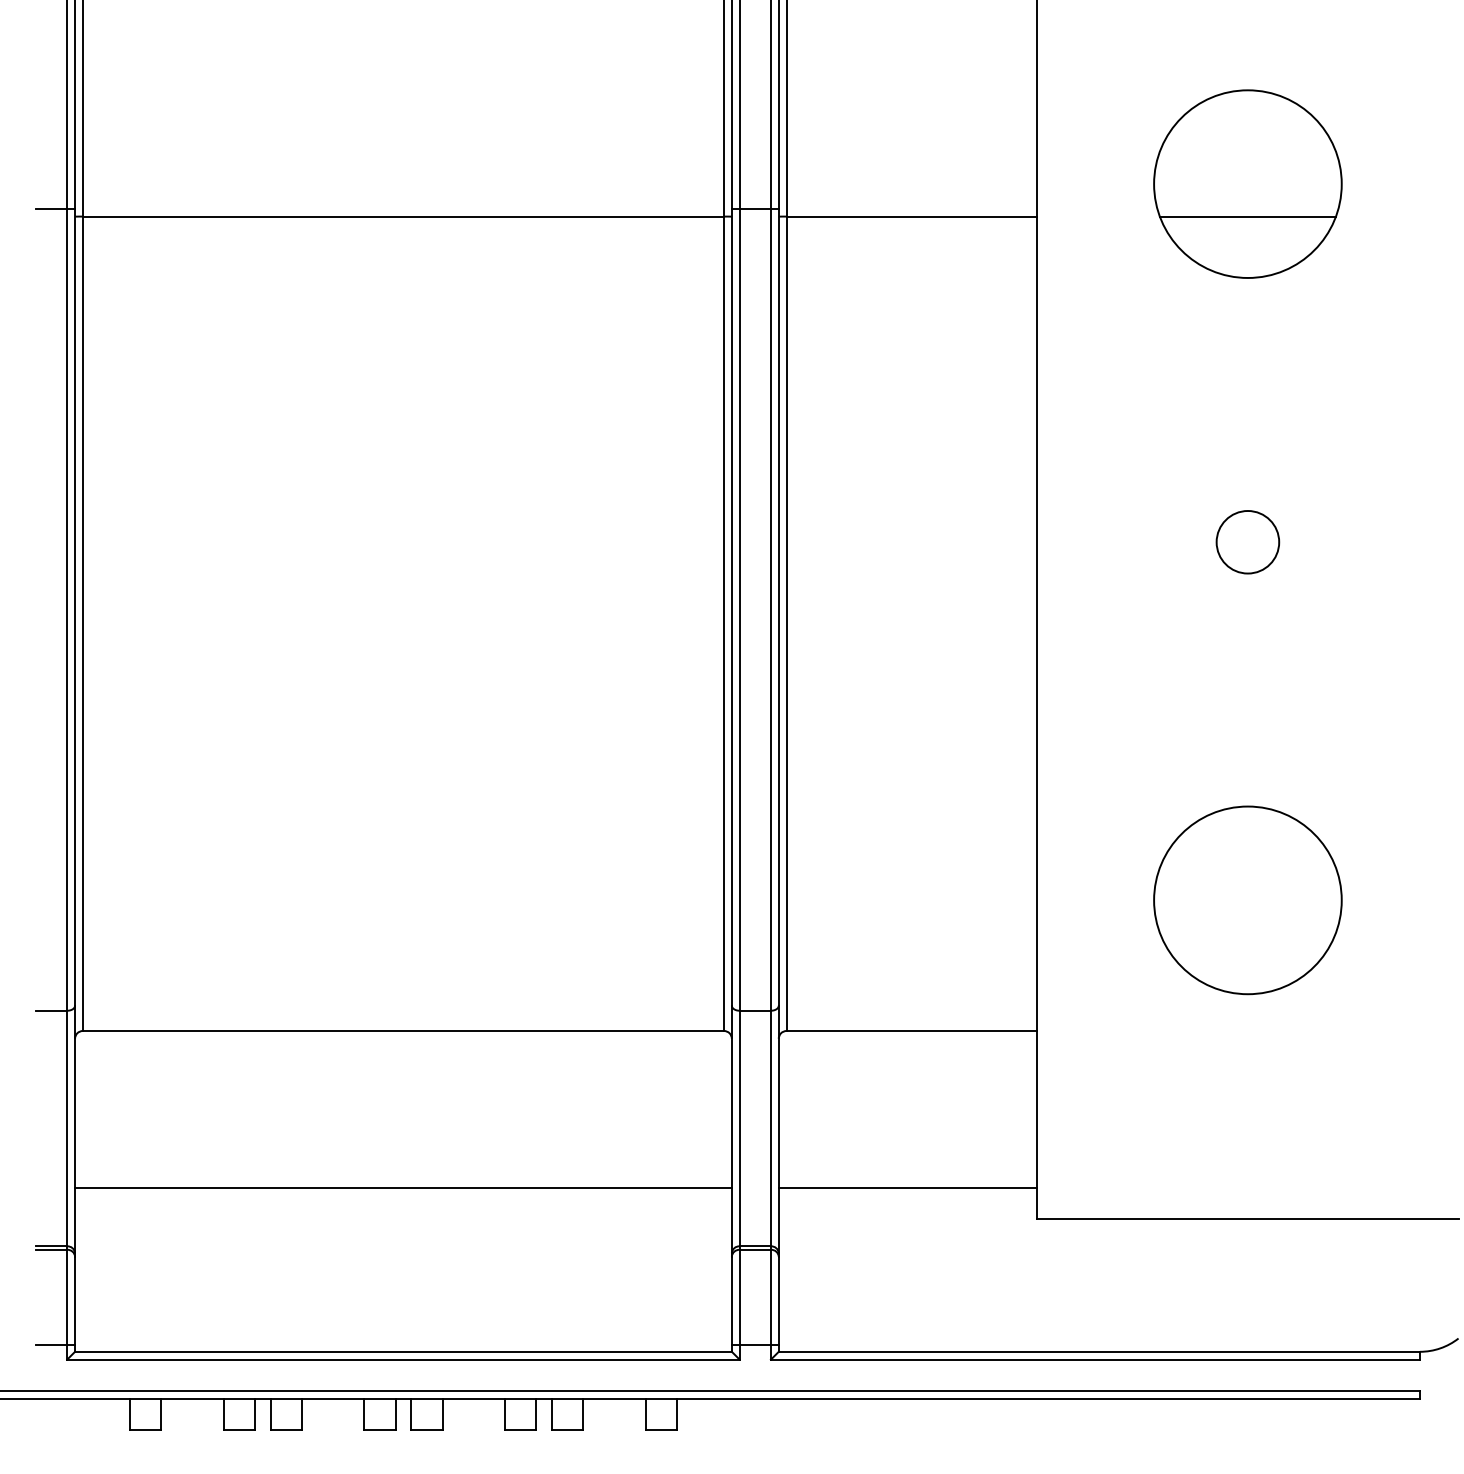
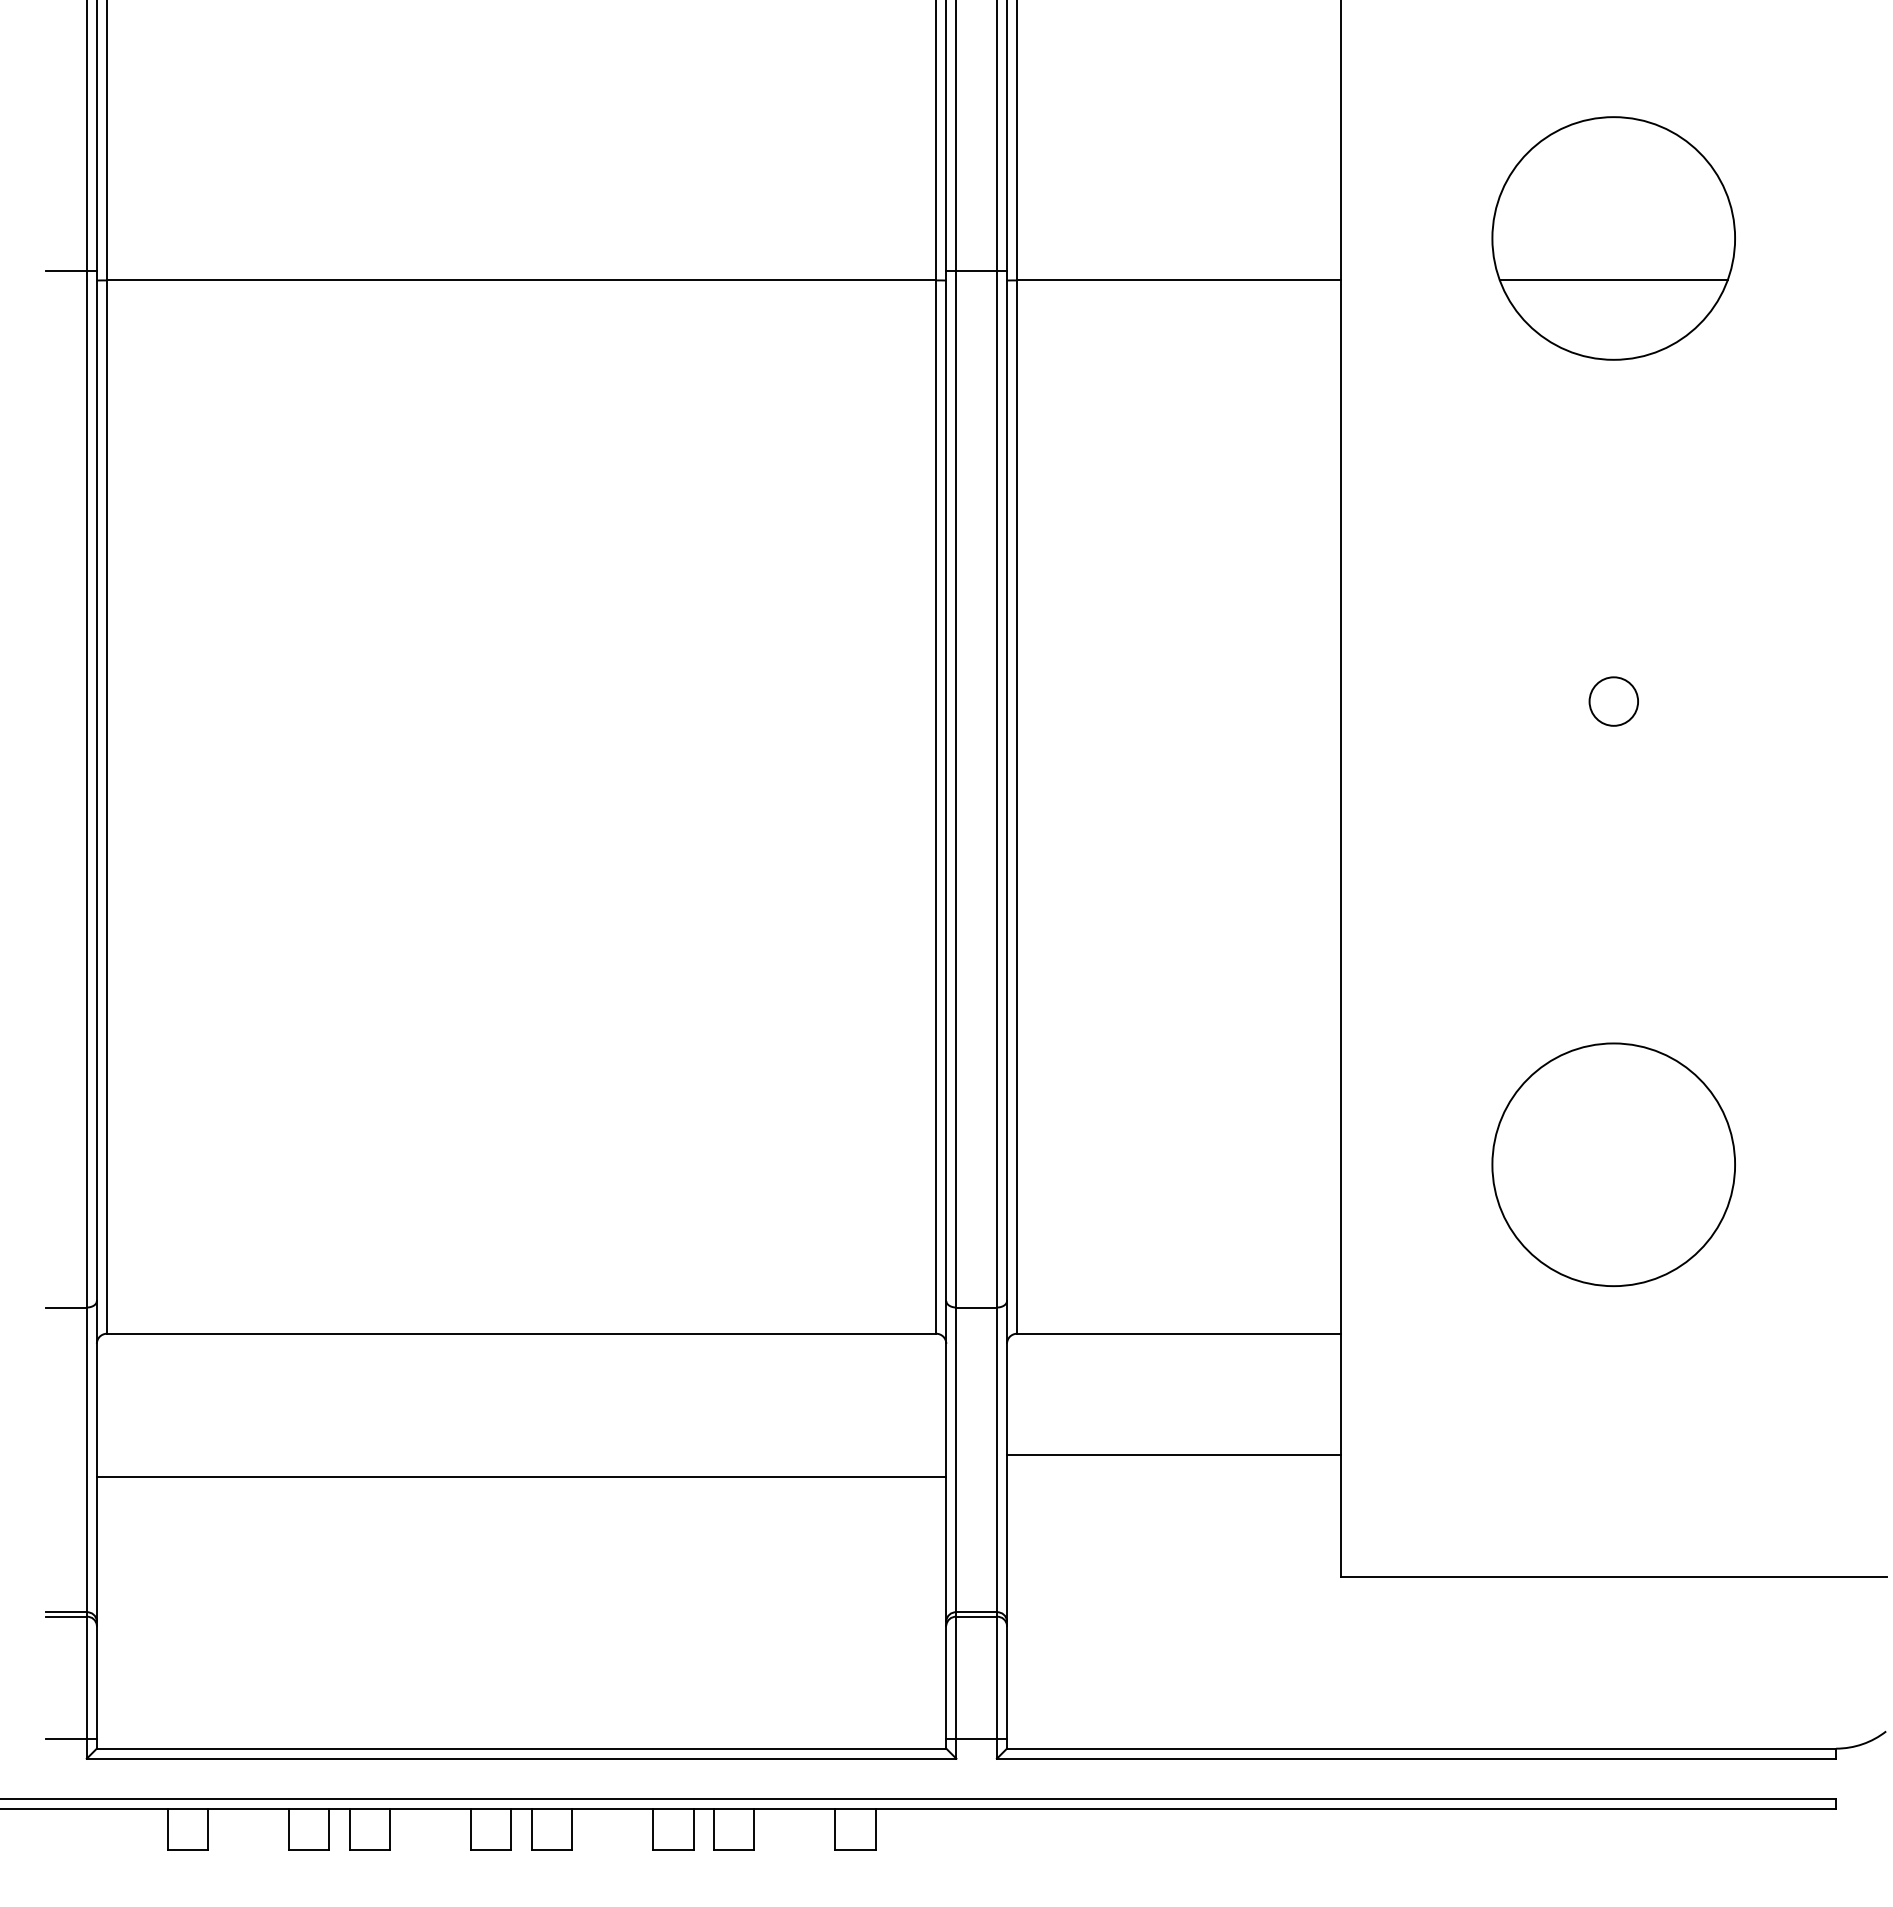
circle: (1247, 542) -> (1613, 701), size x0.6
line: (403, 1187) -> (521, 1477), moved
line: (907, 1187) -> (1173, 1455), moved

